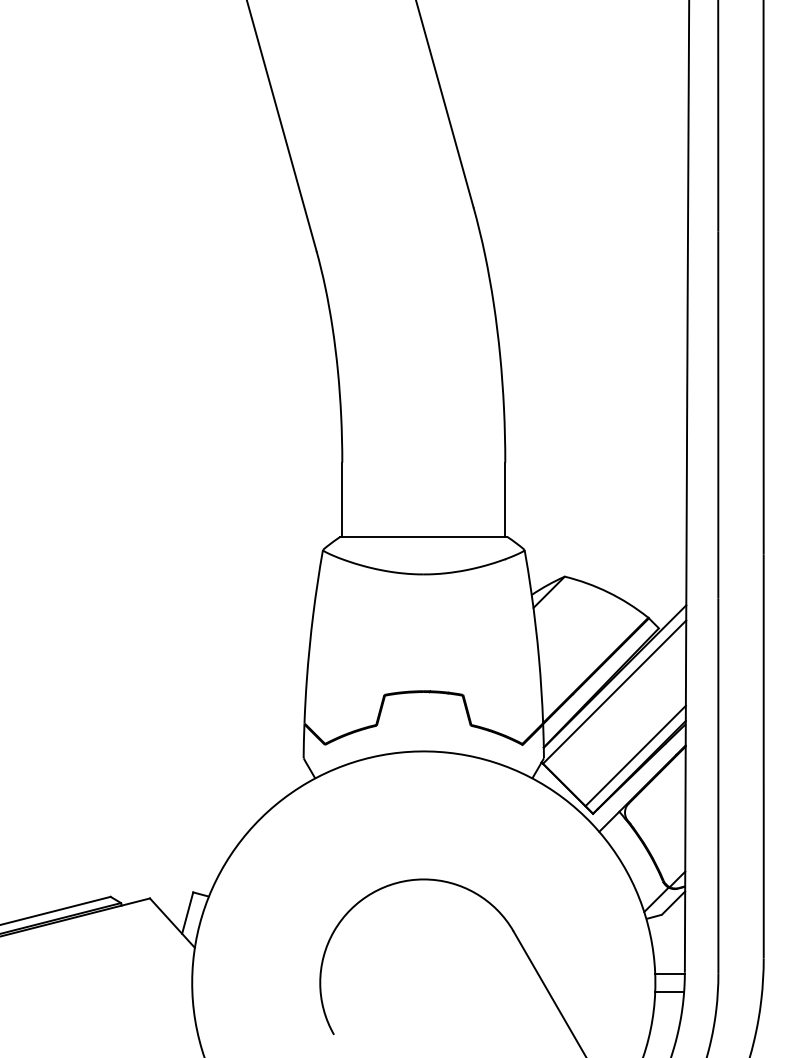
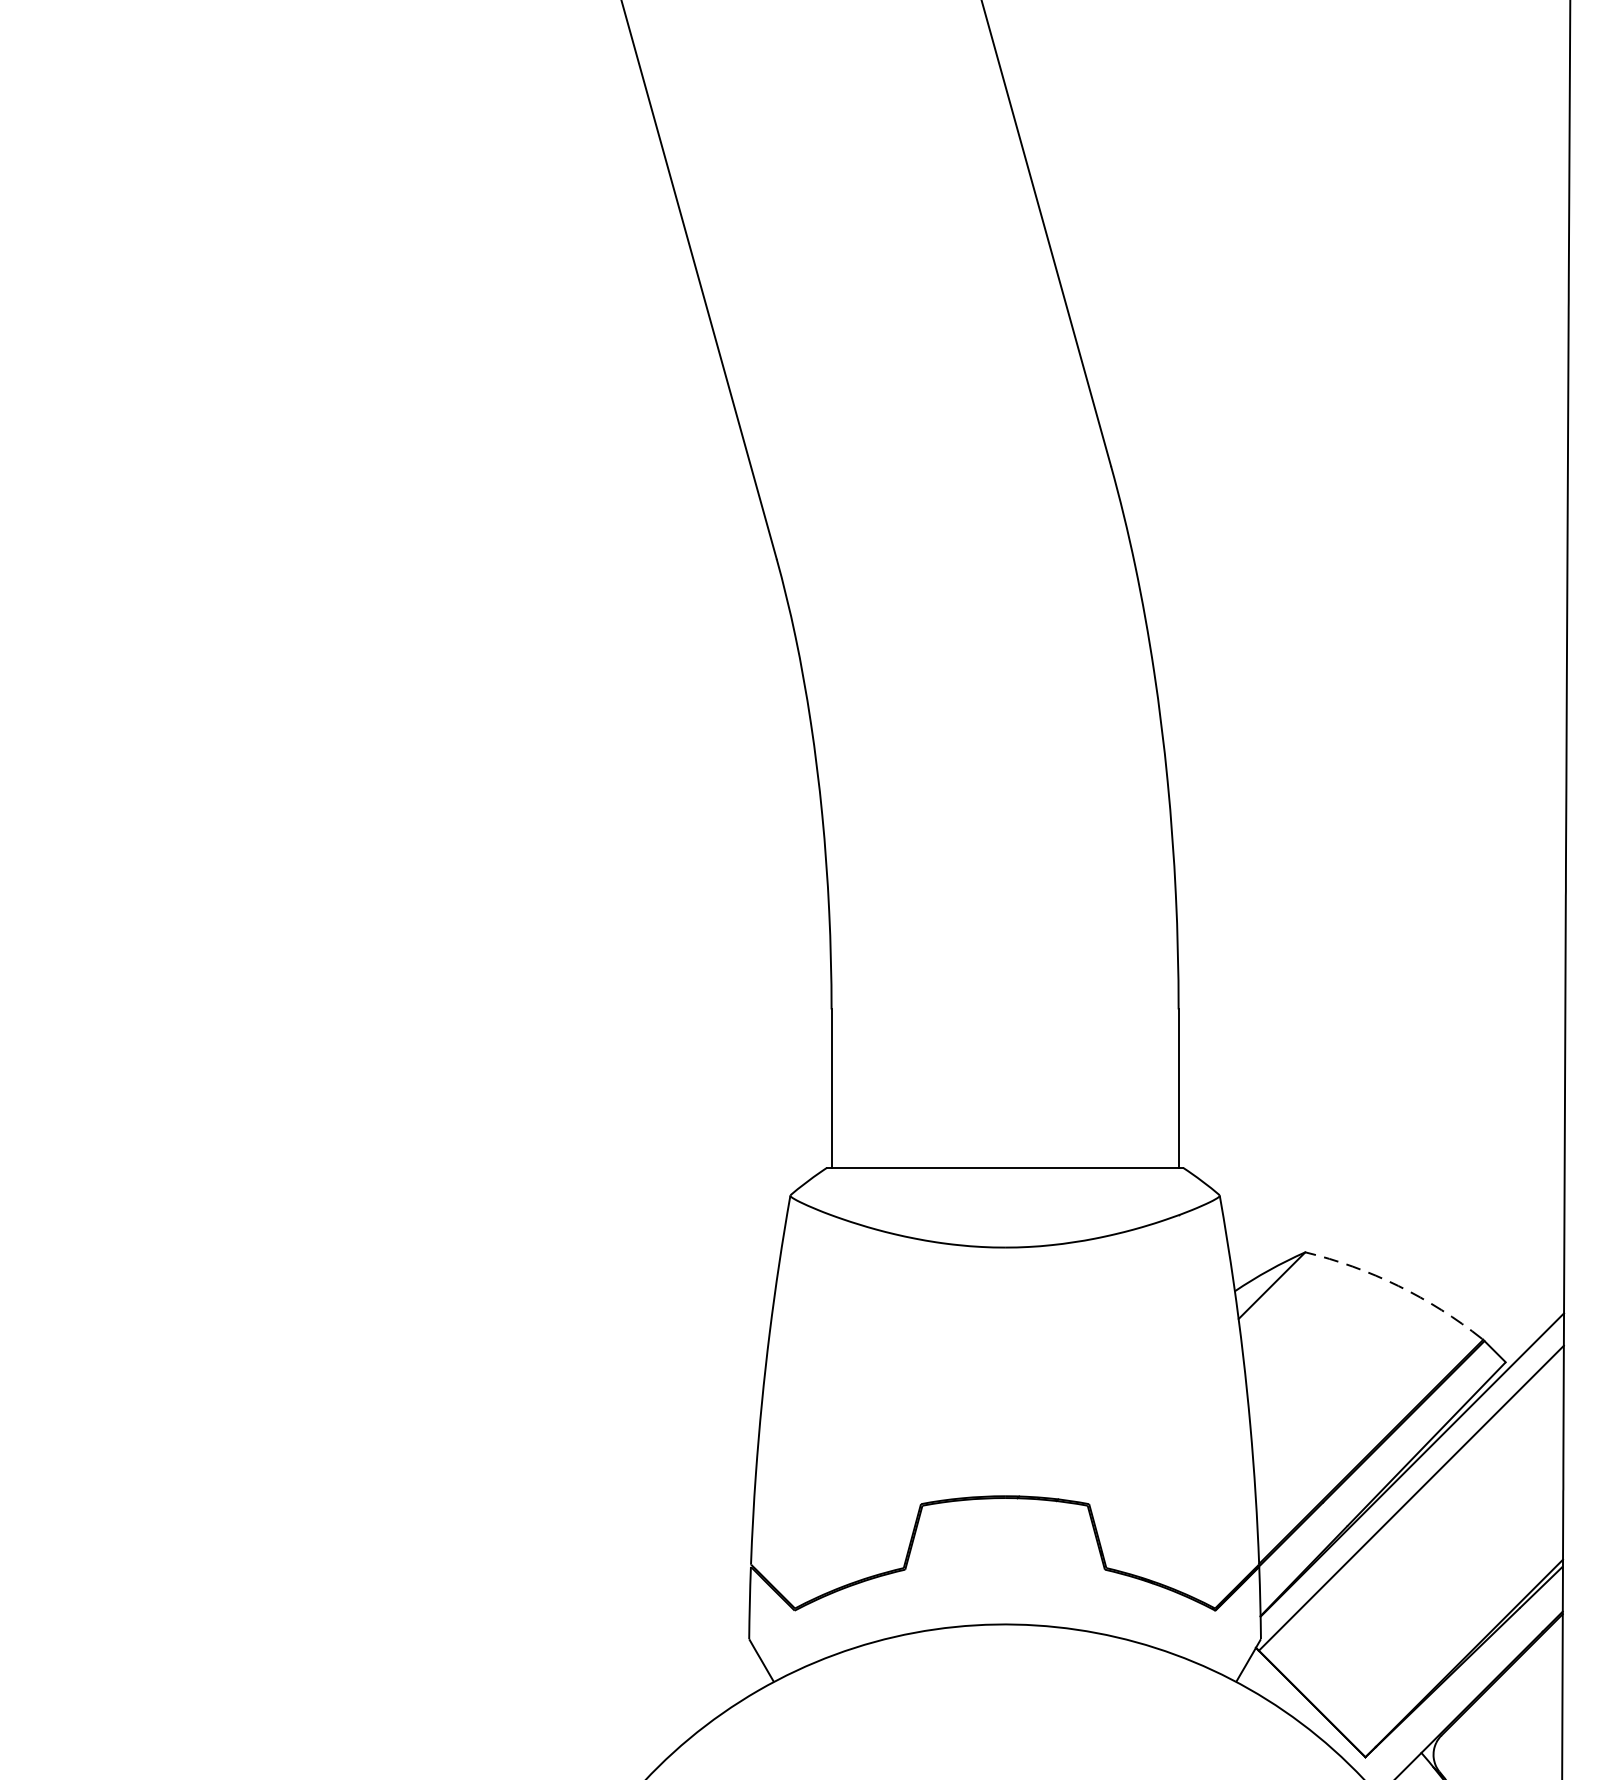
arc: (608, 592) -> (1398, 1286), solid -> dashed
line: (635, 755) -> (1455, 1633), removed

